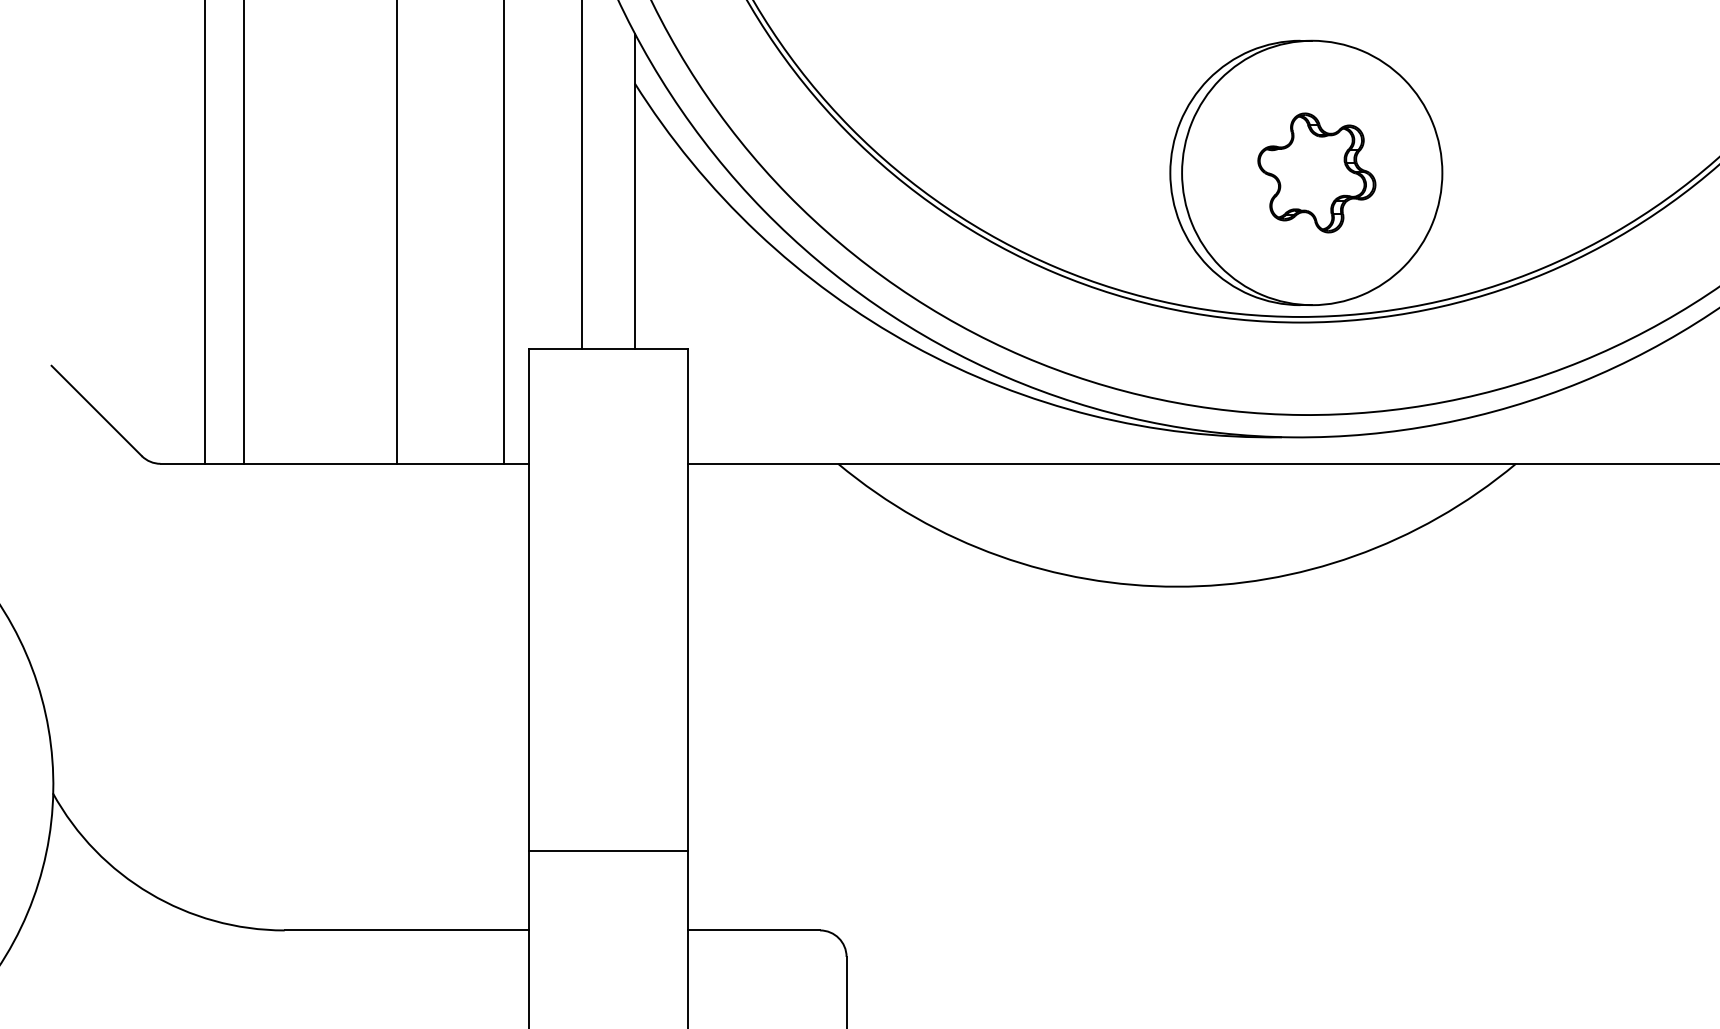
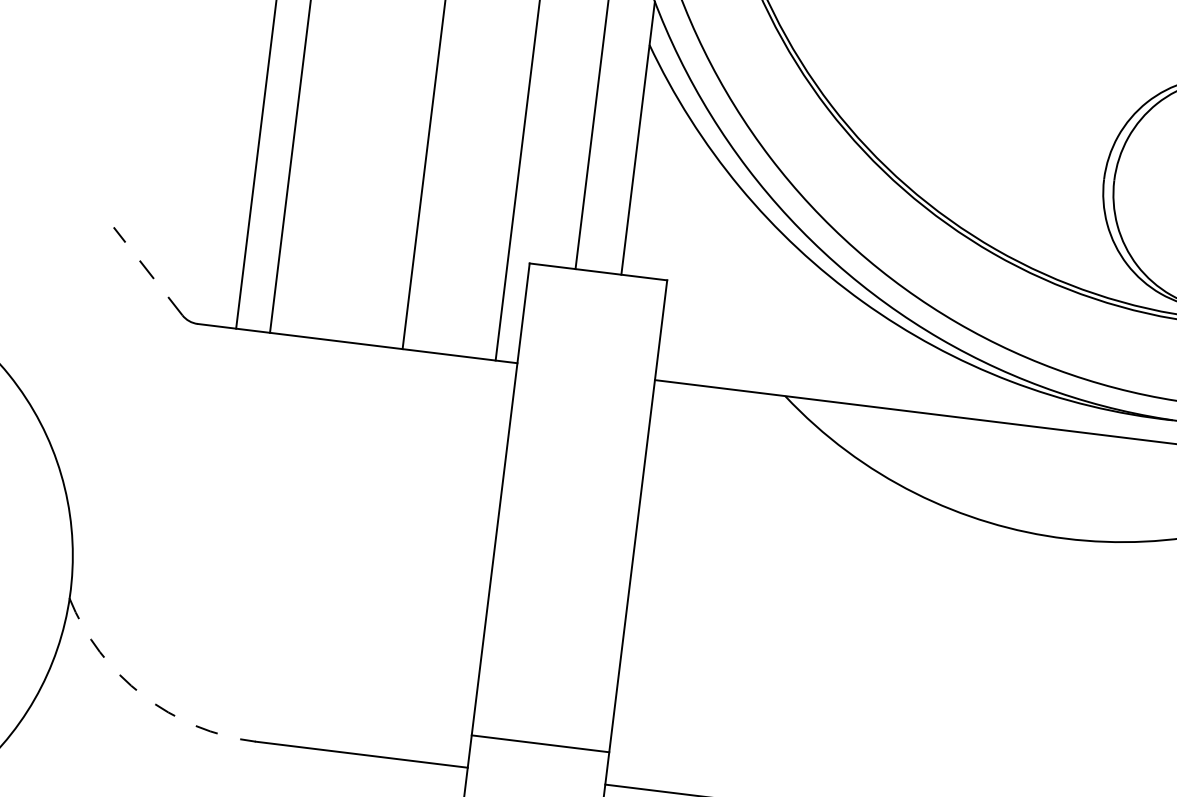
line: (96, 410) -> (147, 270), solid -> dashed
line: (608, 851) -> (540, 744), moved
arc: (150, 893) -> (143, 695), solid -> dashed

